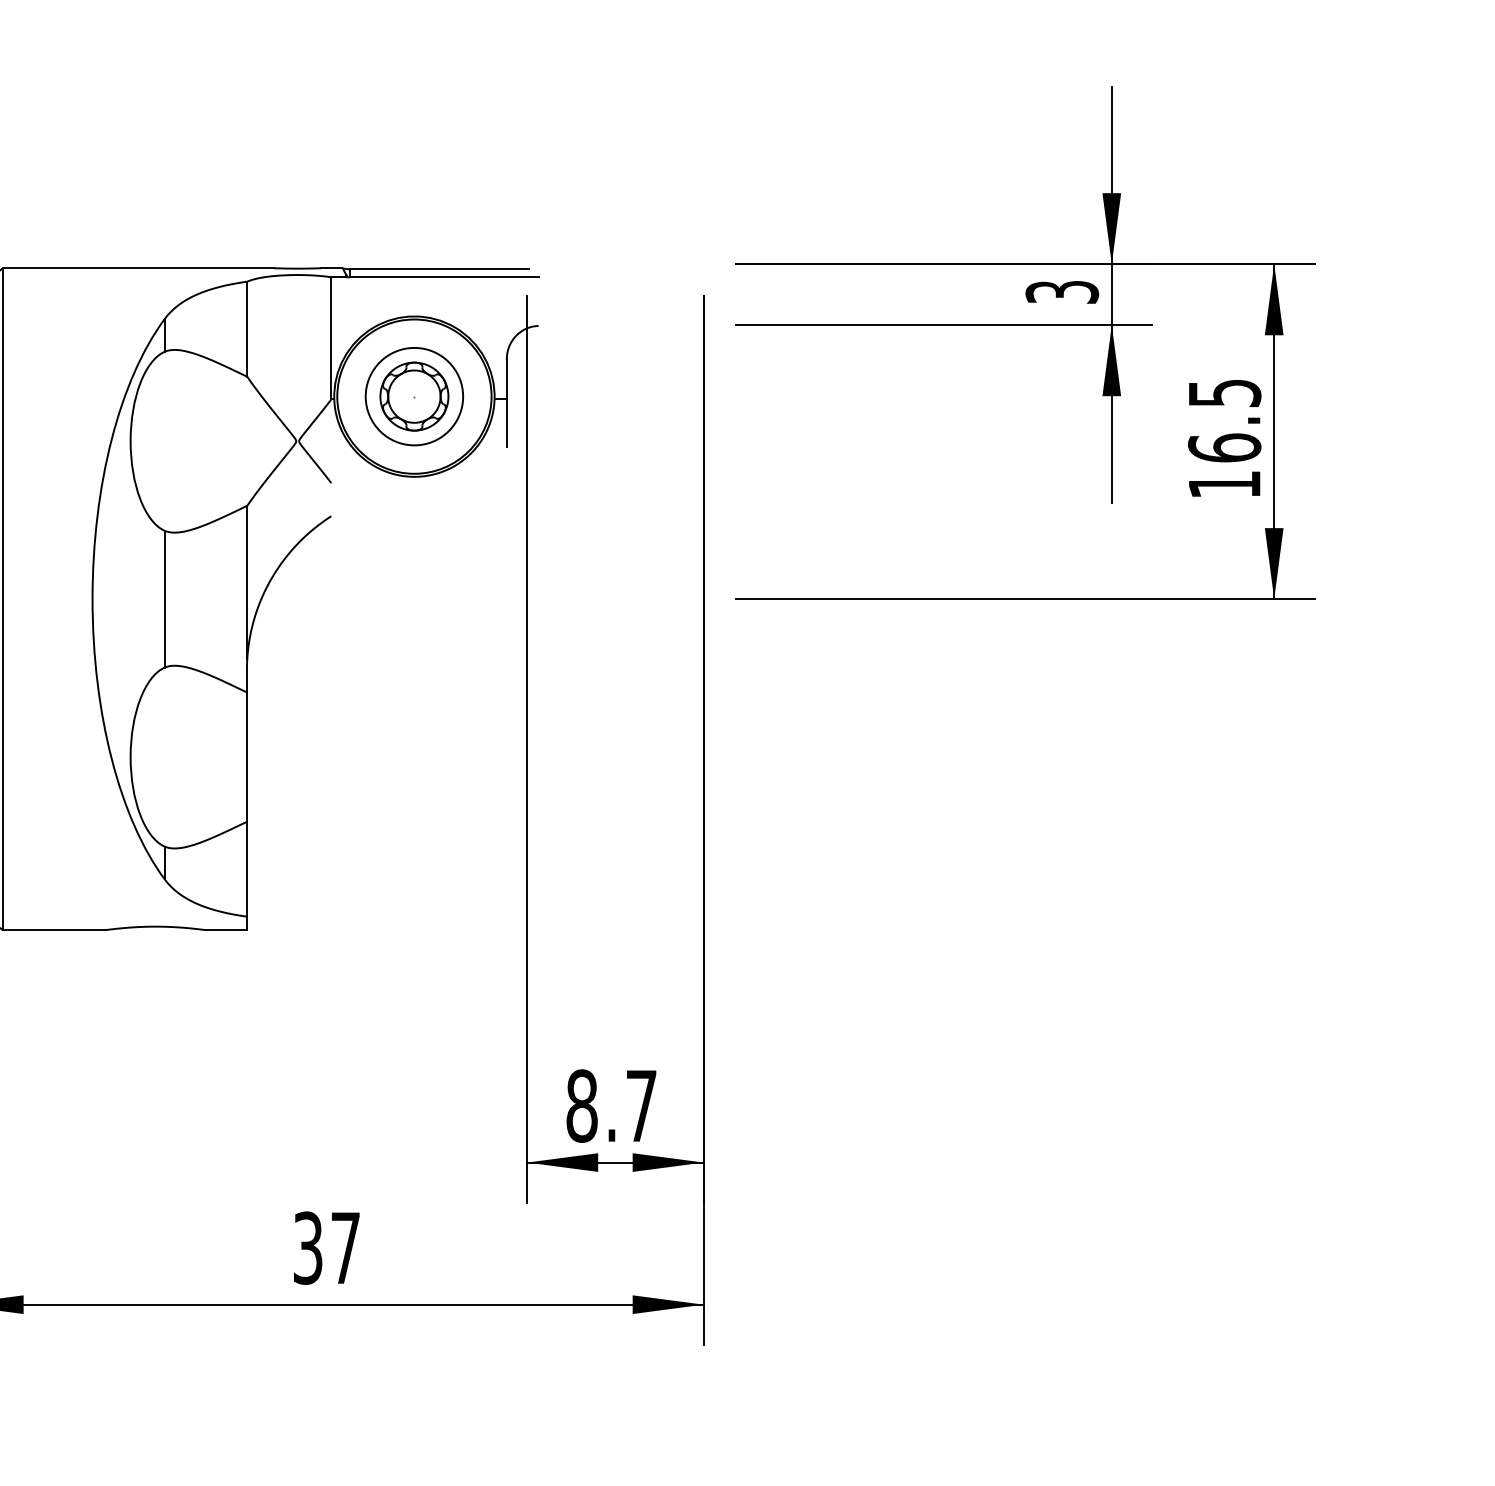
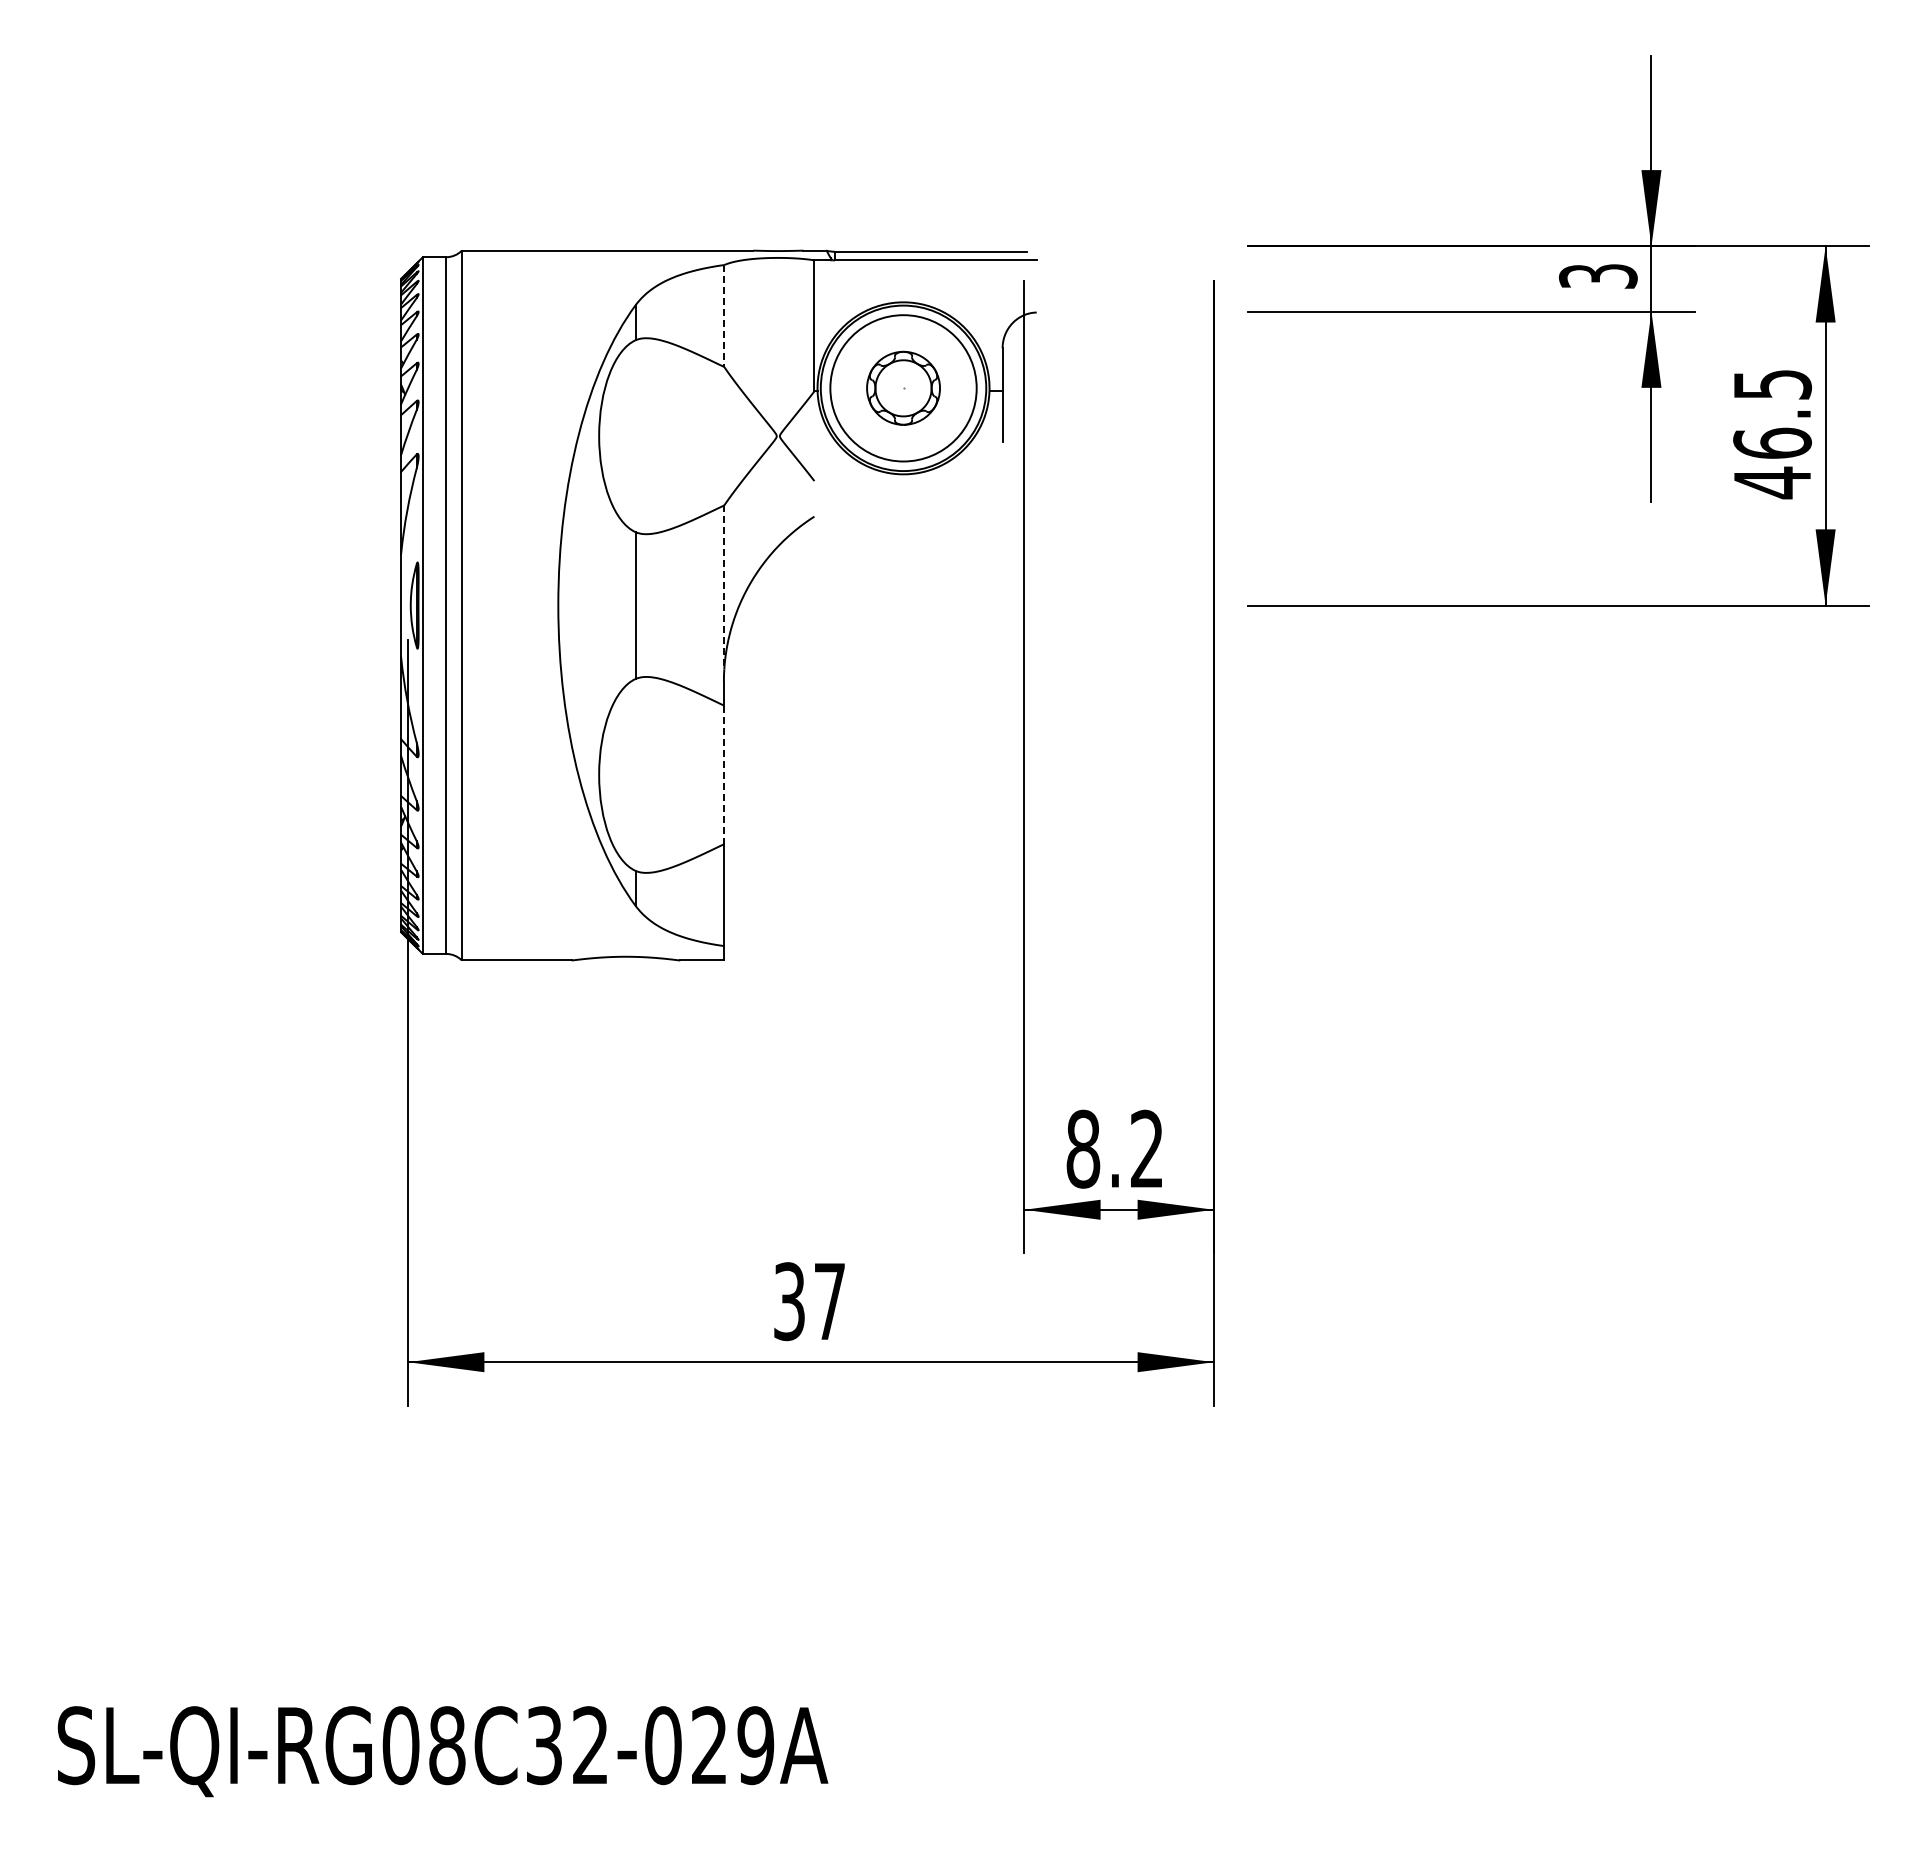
line: (247, 329) -> (724, 316), solid -> dashed
circle: (414, 396) -> (903, 388), size x1.4
text: (1224, 484) -> (1772, 482), 16.5 -> 46.5
line: (247, 582) -> (724, 587), solid -> dashed
line: (246, 757) -> (723, 775), solid -> dashed
text: (640, 1105) -> (1146, 1148), 8.7 -> 8.2

